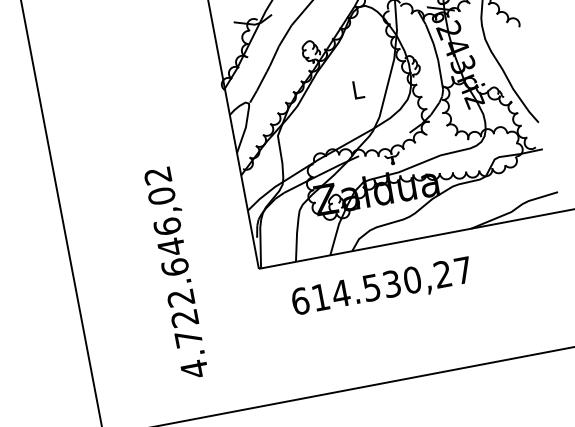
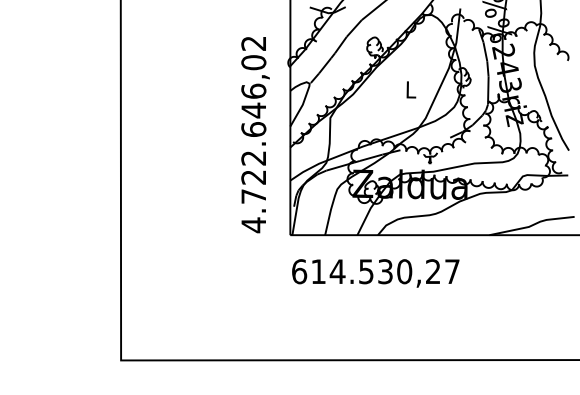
text: (178, 273) -> (255, 135), moved
text: (381, 287) -> (375, 273), moved

